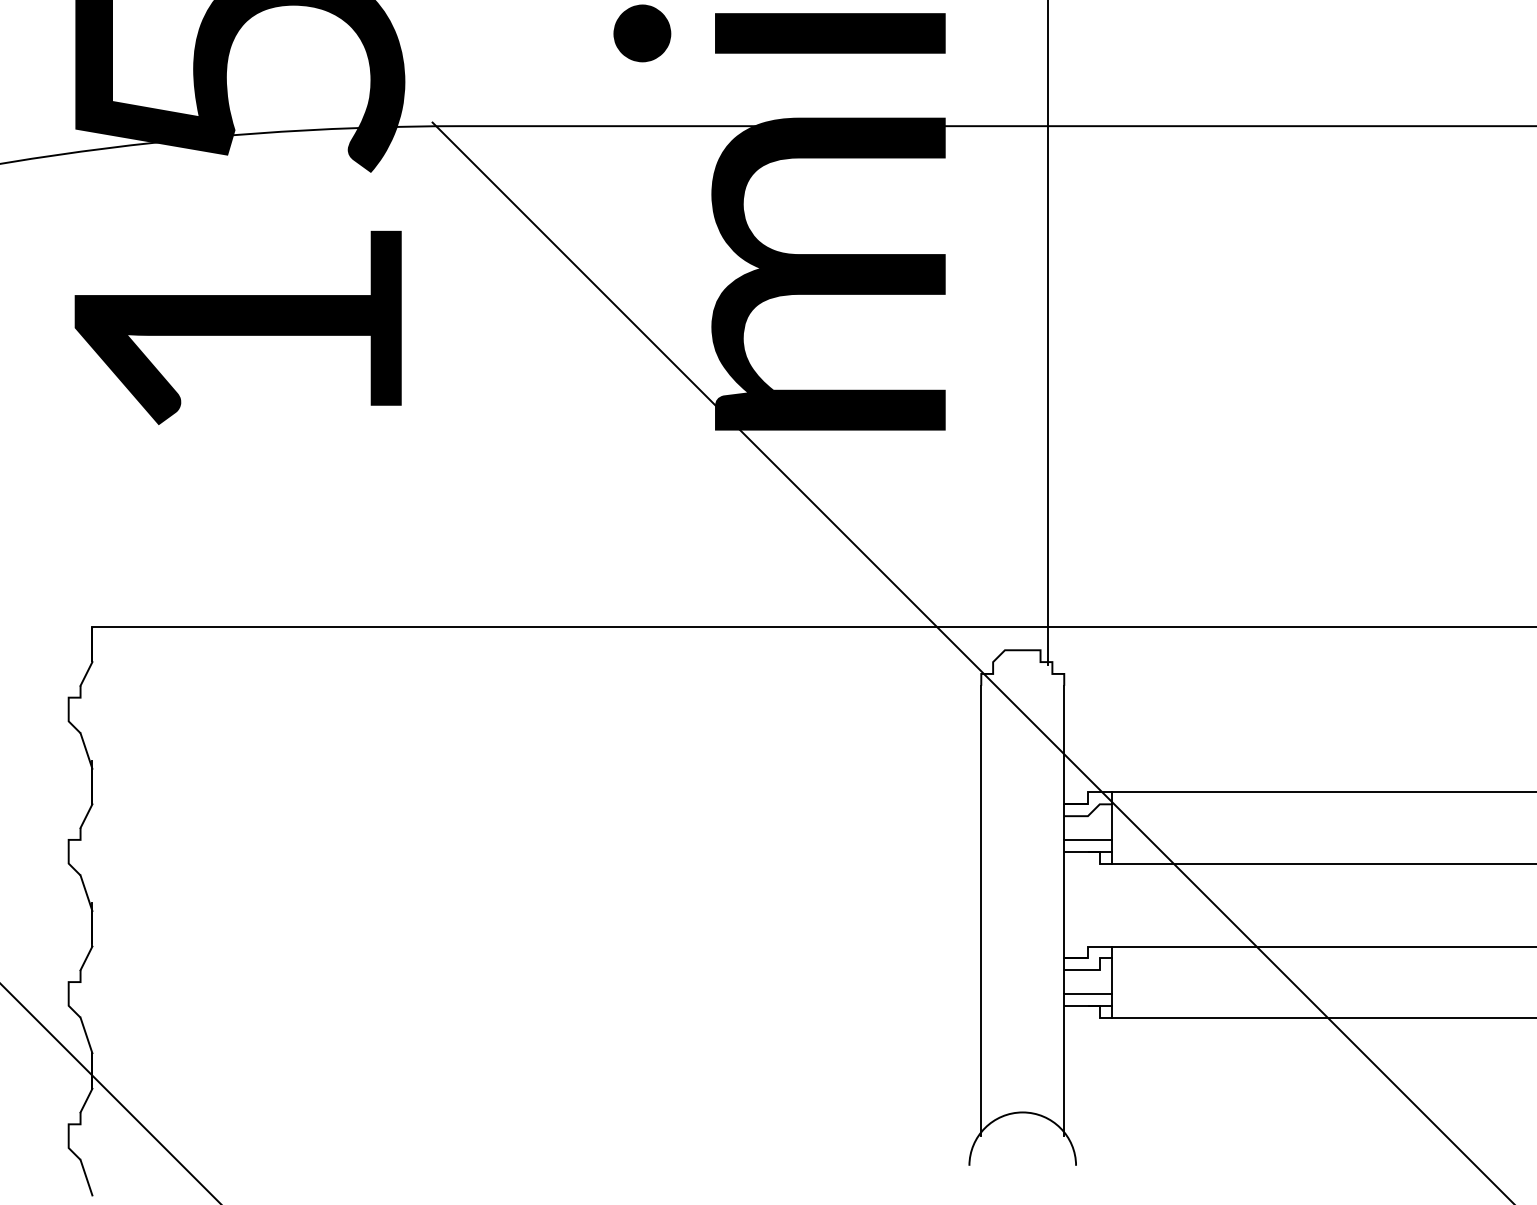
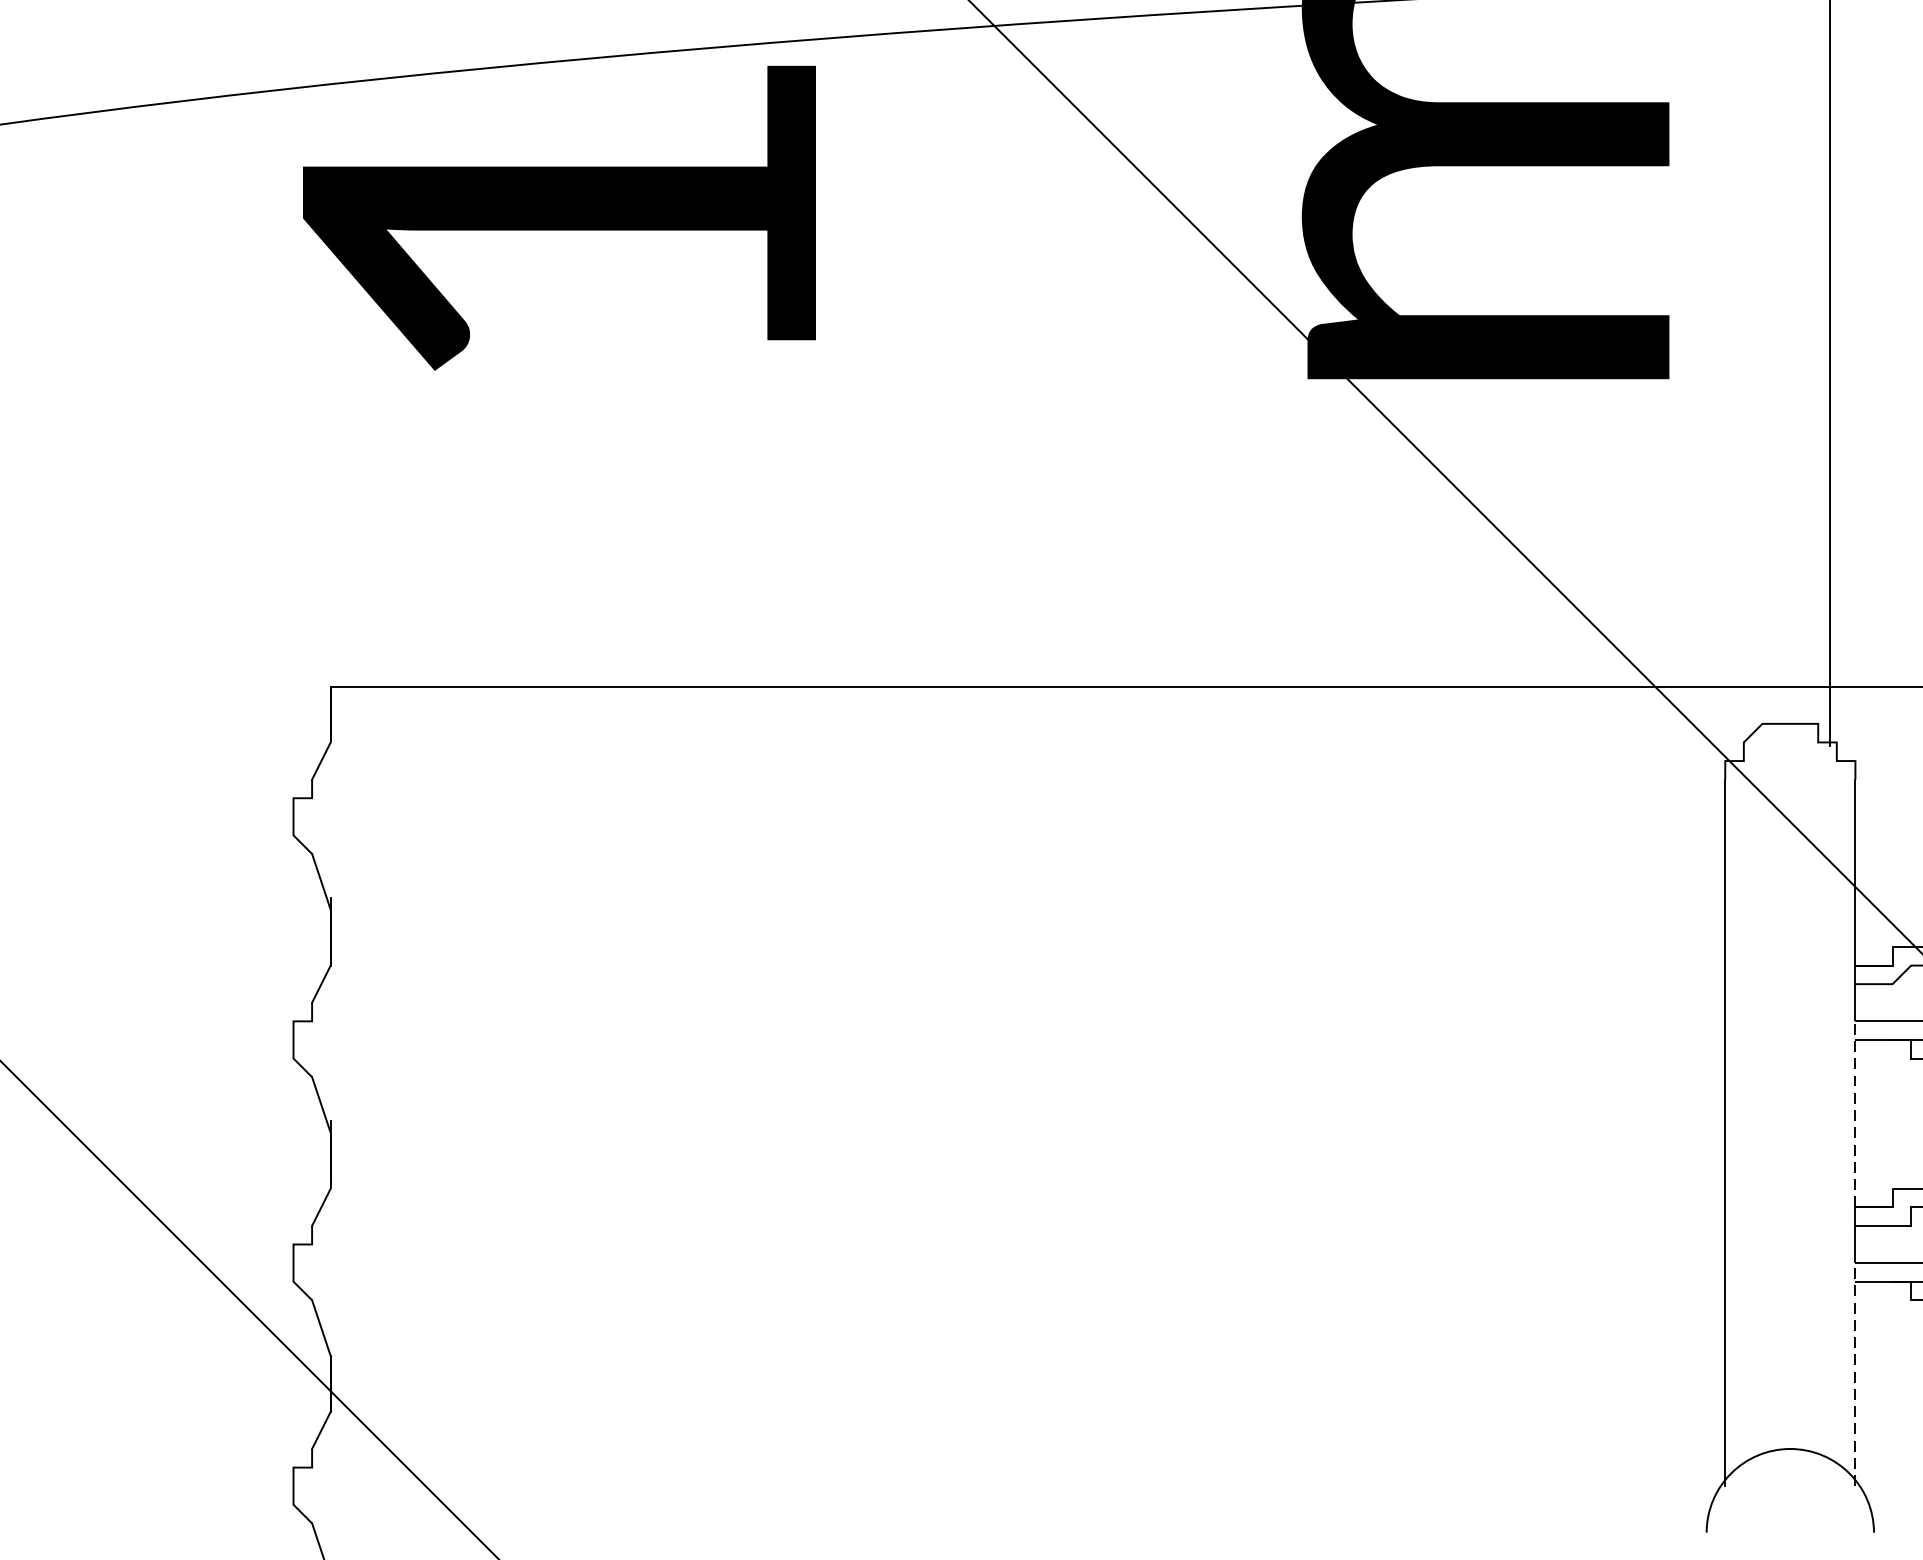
line: (1064, 898) -> (1855, 1113), solid -> dashed
line: (1064, 1064) -> (1855, 1373), solid -> dashed

